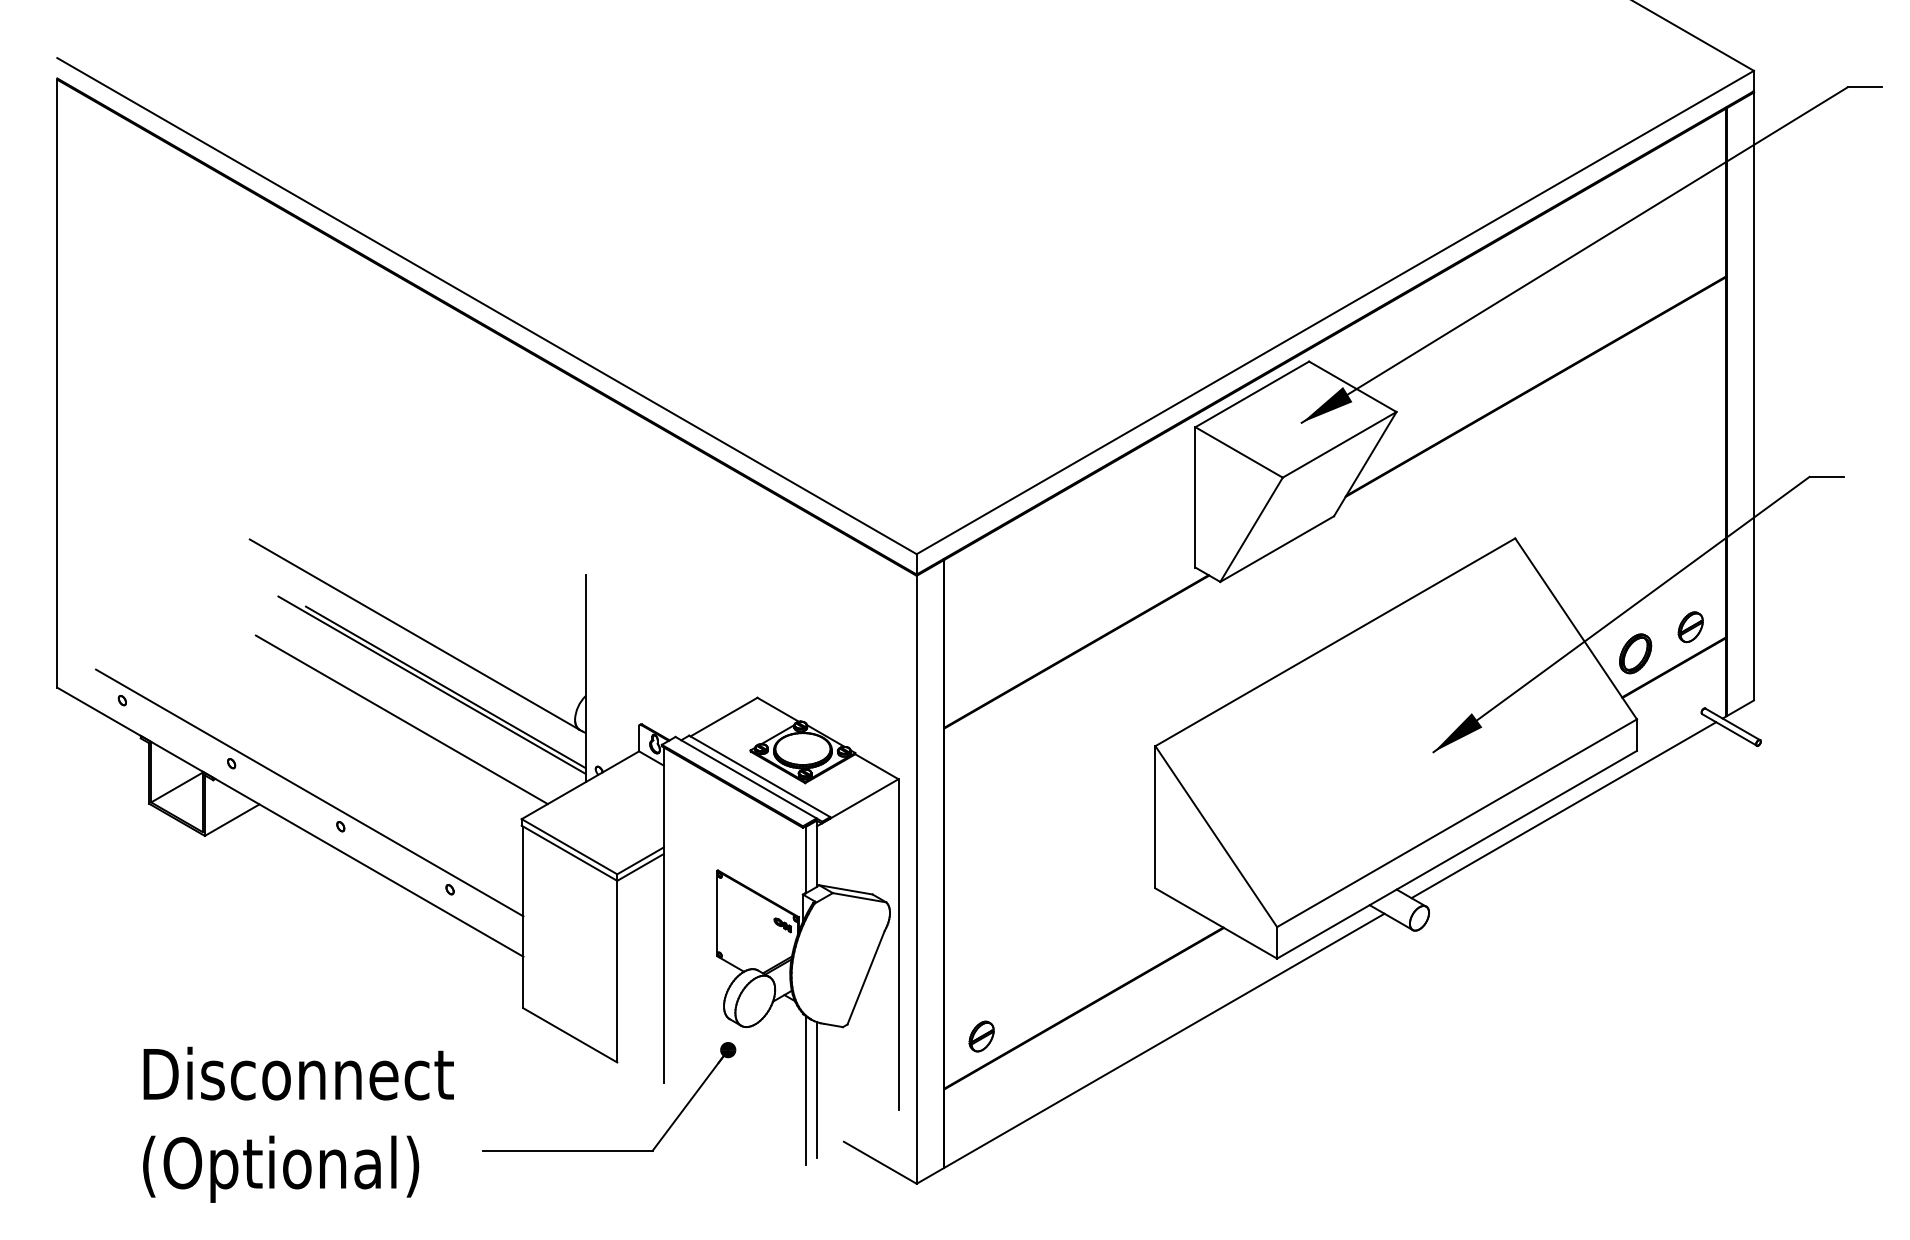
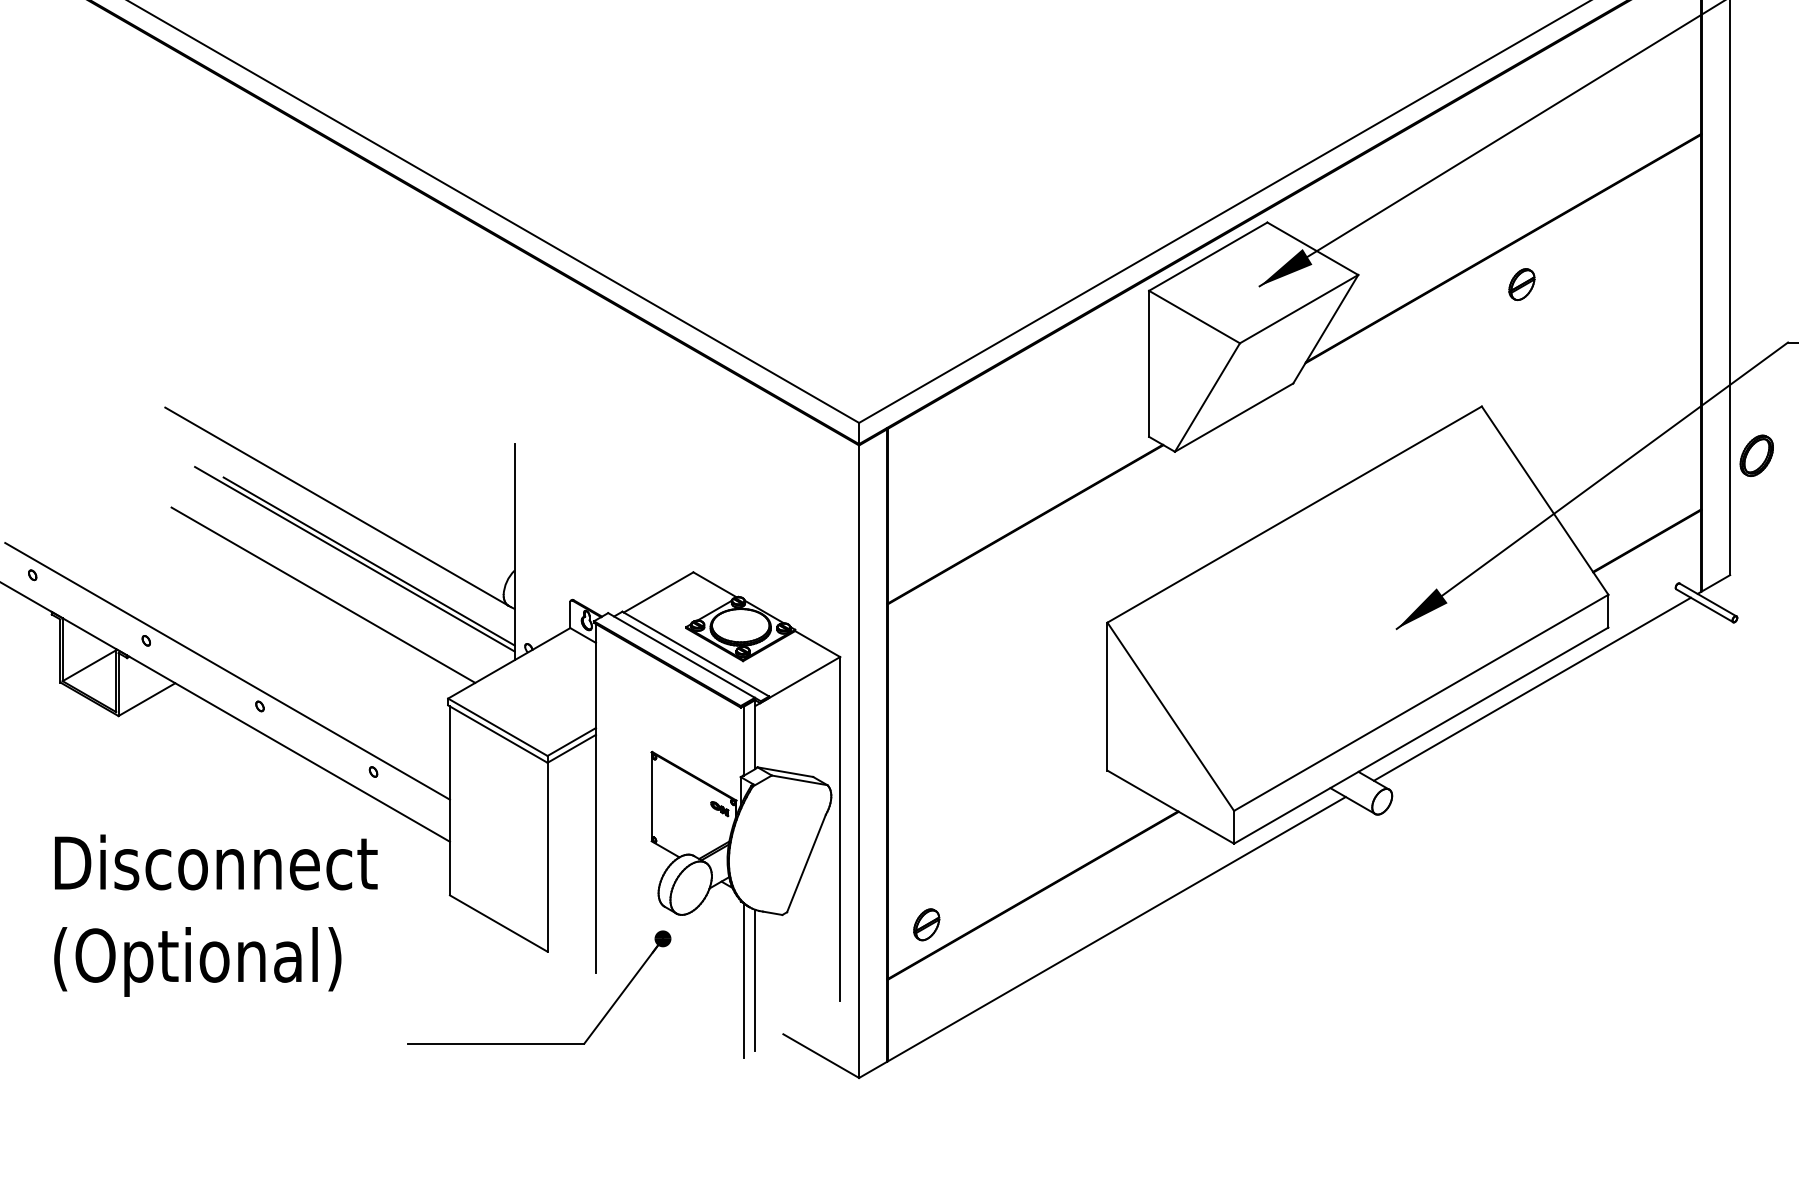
part: (1690, 627) -> (1521, 284), moved
part: (1635, 653) -> (1756, 455), moved
text: (298, 1124) -> (215, 915), moved

